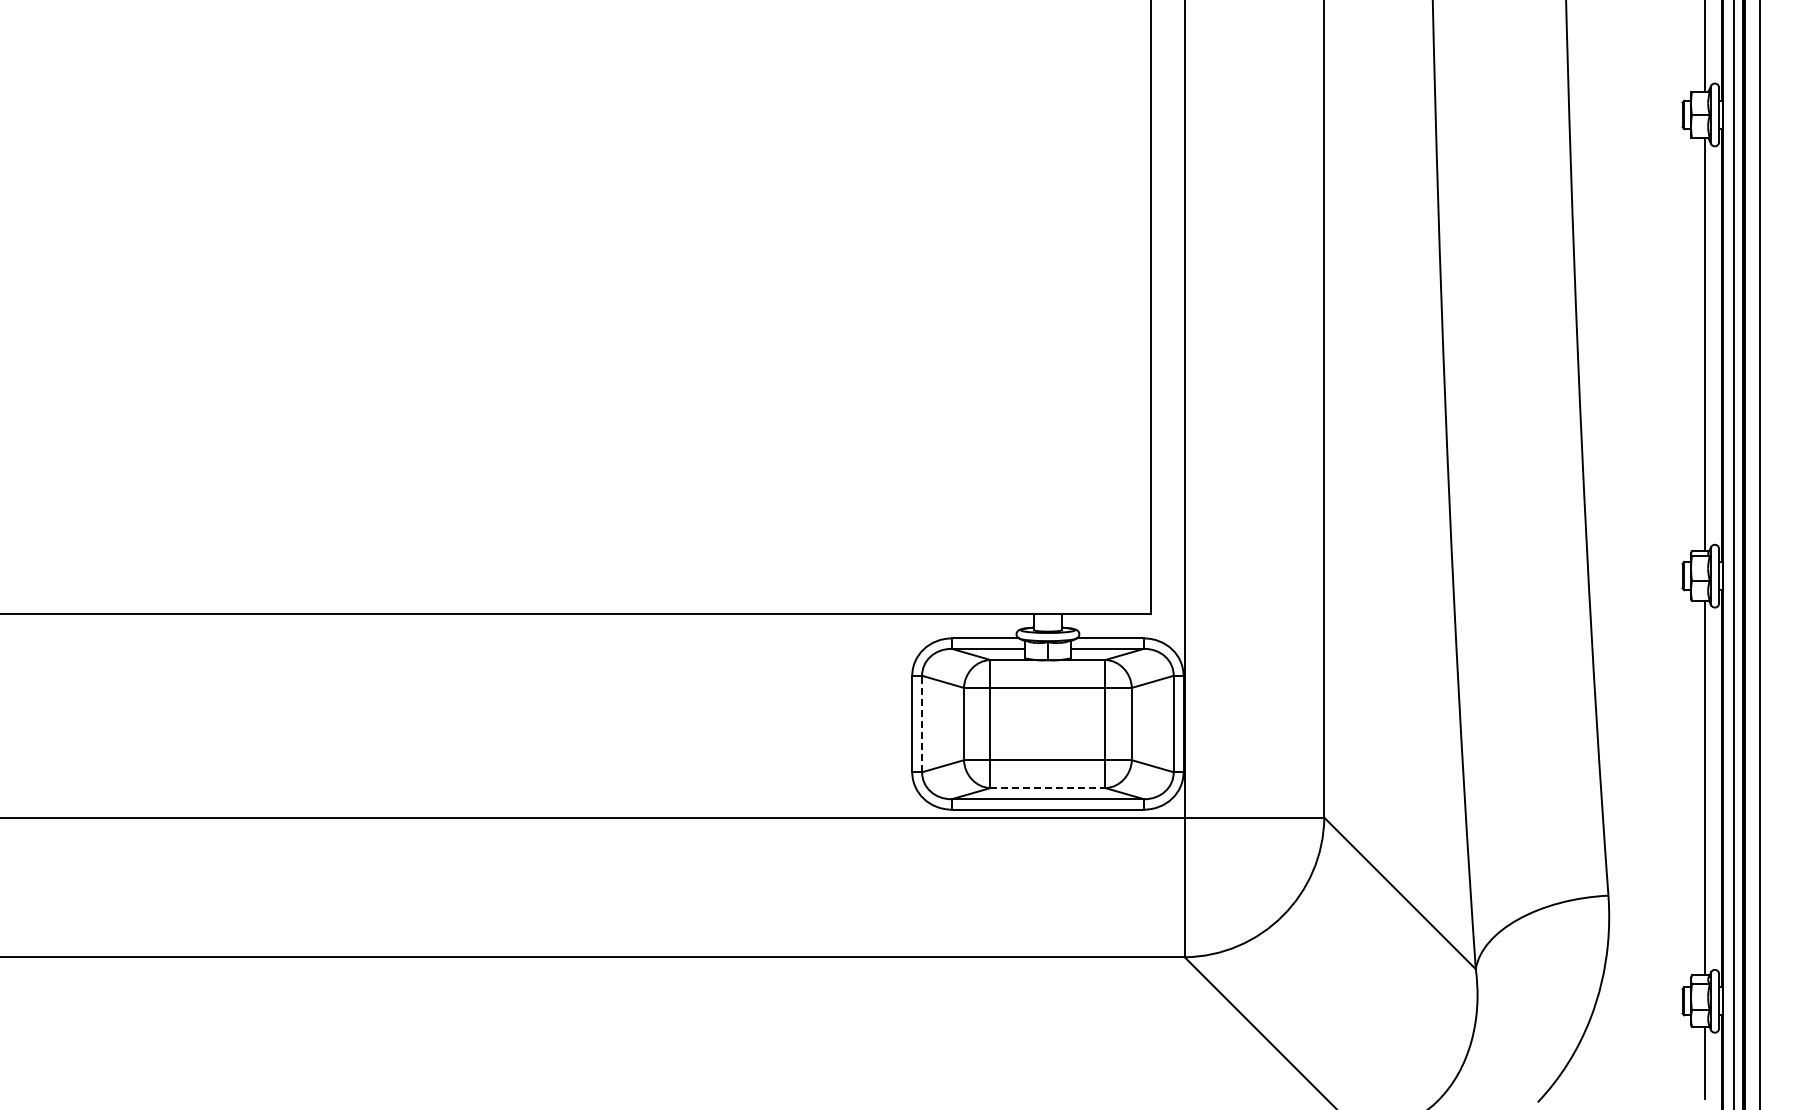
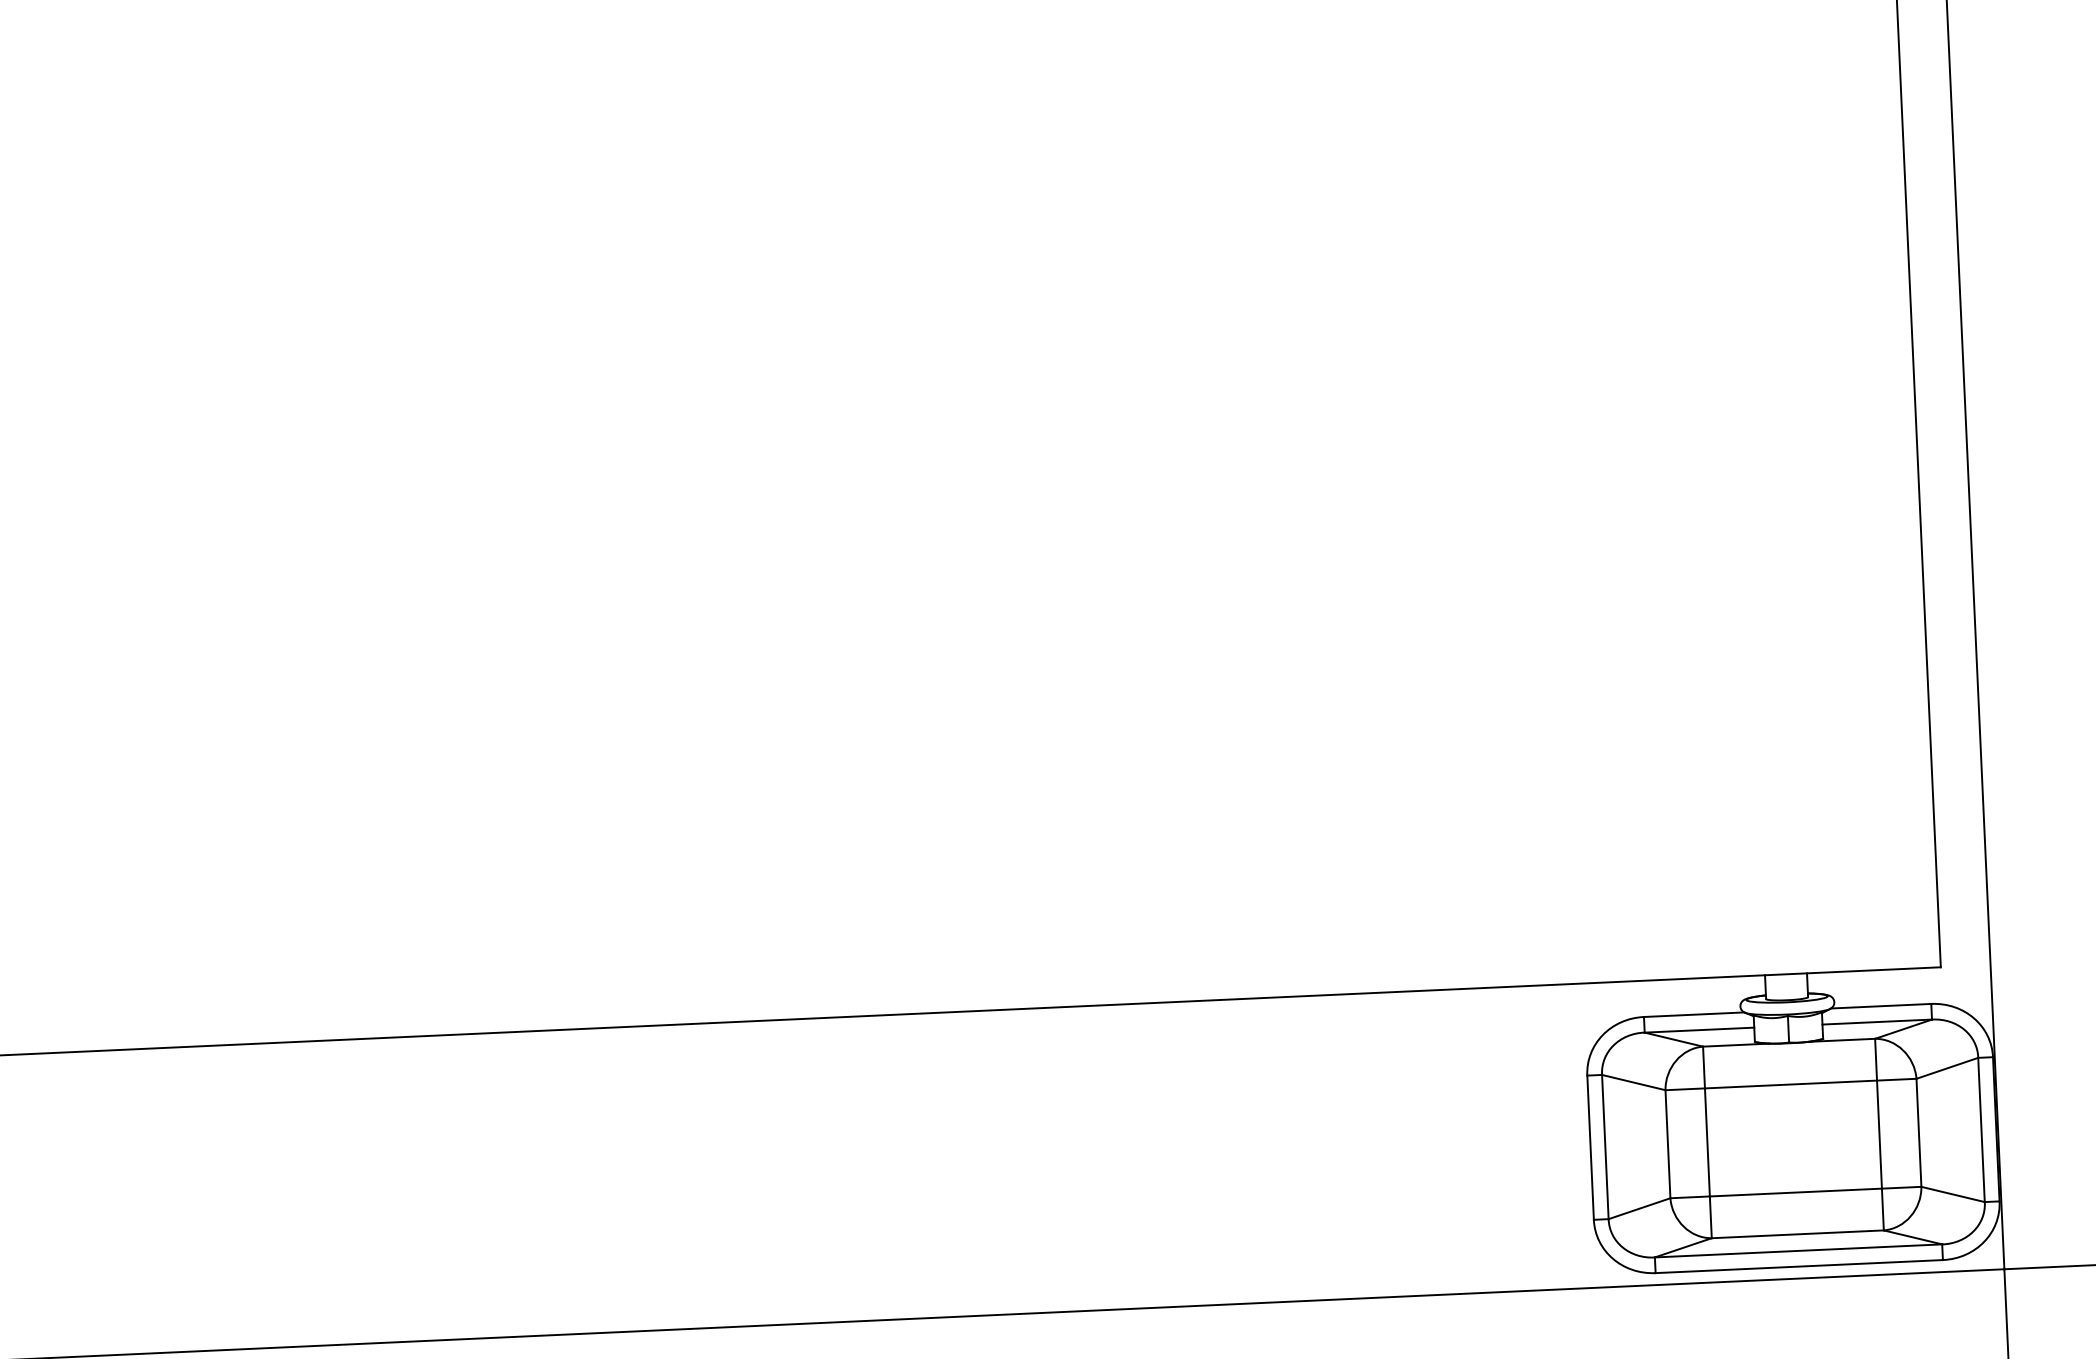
line: (922, 723) -> (1605, 1146), dashed -> solid
line: (1047, 788) -> (1797, 1234), dashed -> solid

